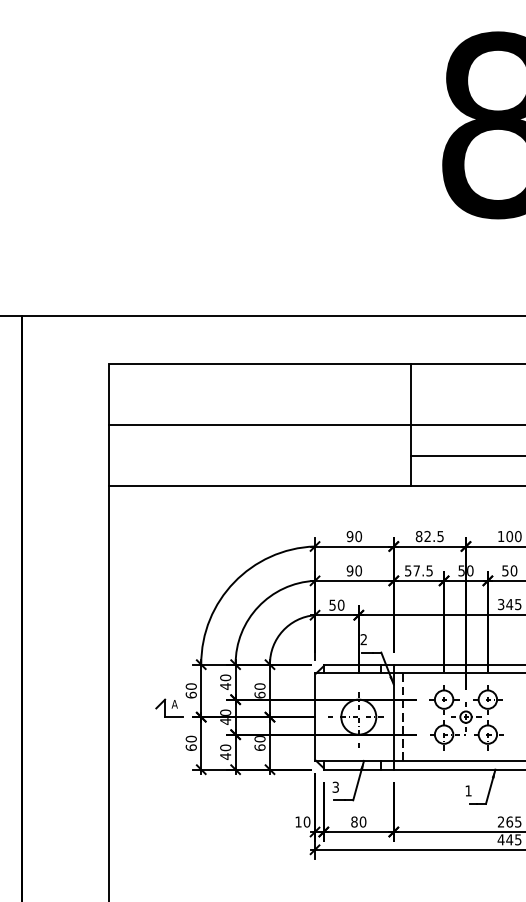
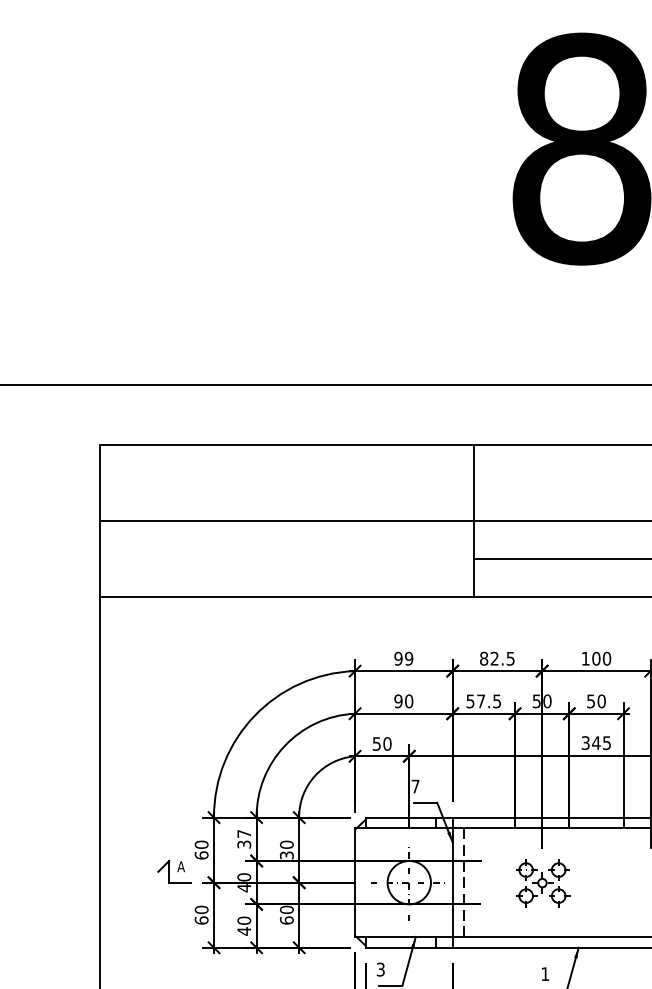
text: (358, 536) -> (408, 658), 90 -> 99
text: (363, 639) -> (415, 786), 2 -> 7
text: (225, 681) -> (244, 838), 40 -> 37
text: (259, 694) -> (286, 854), 60 -> 30
part: (466, 717) -> (542, 883), size x0.6

